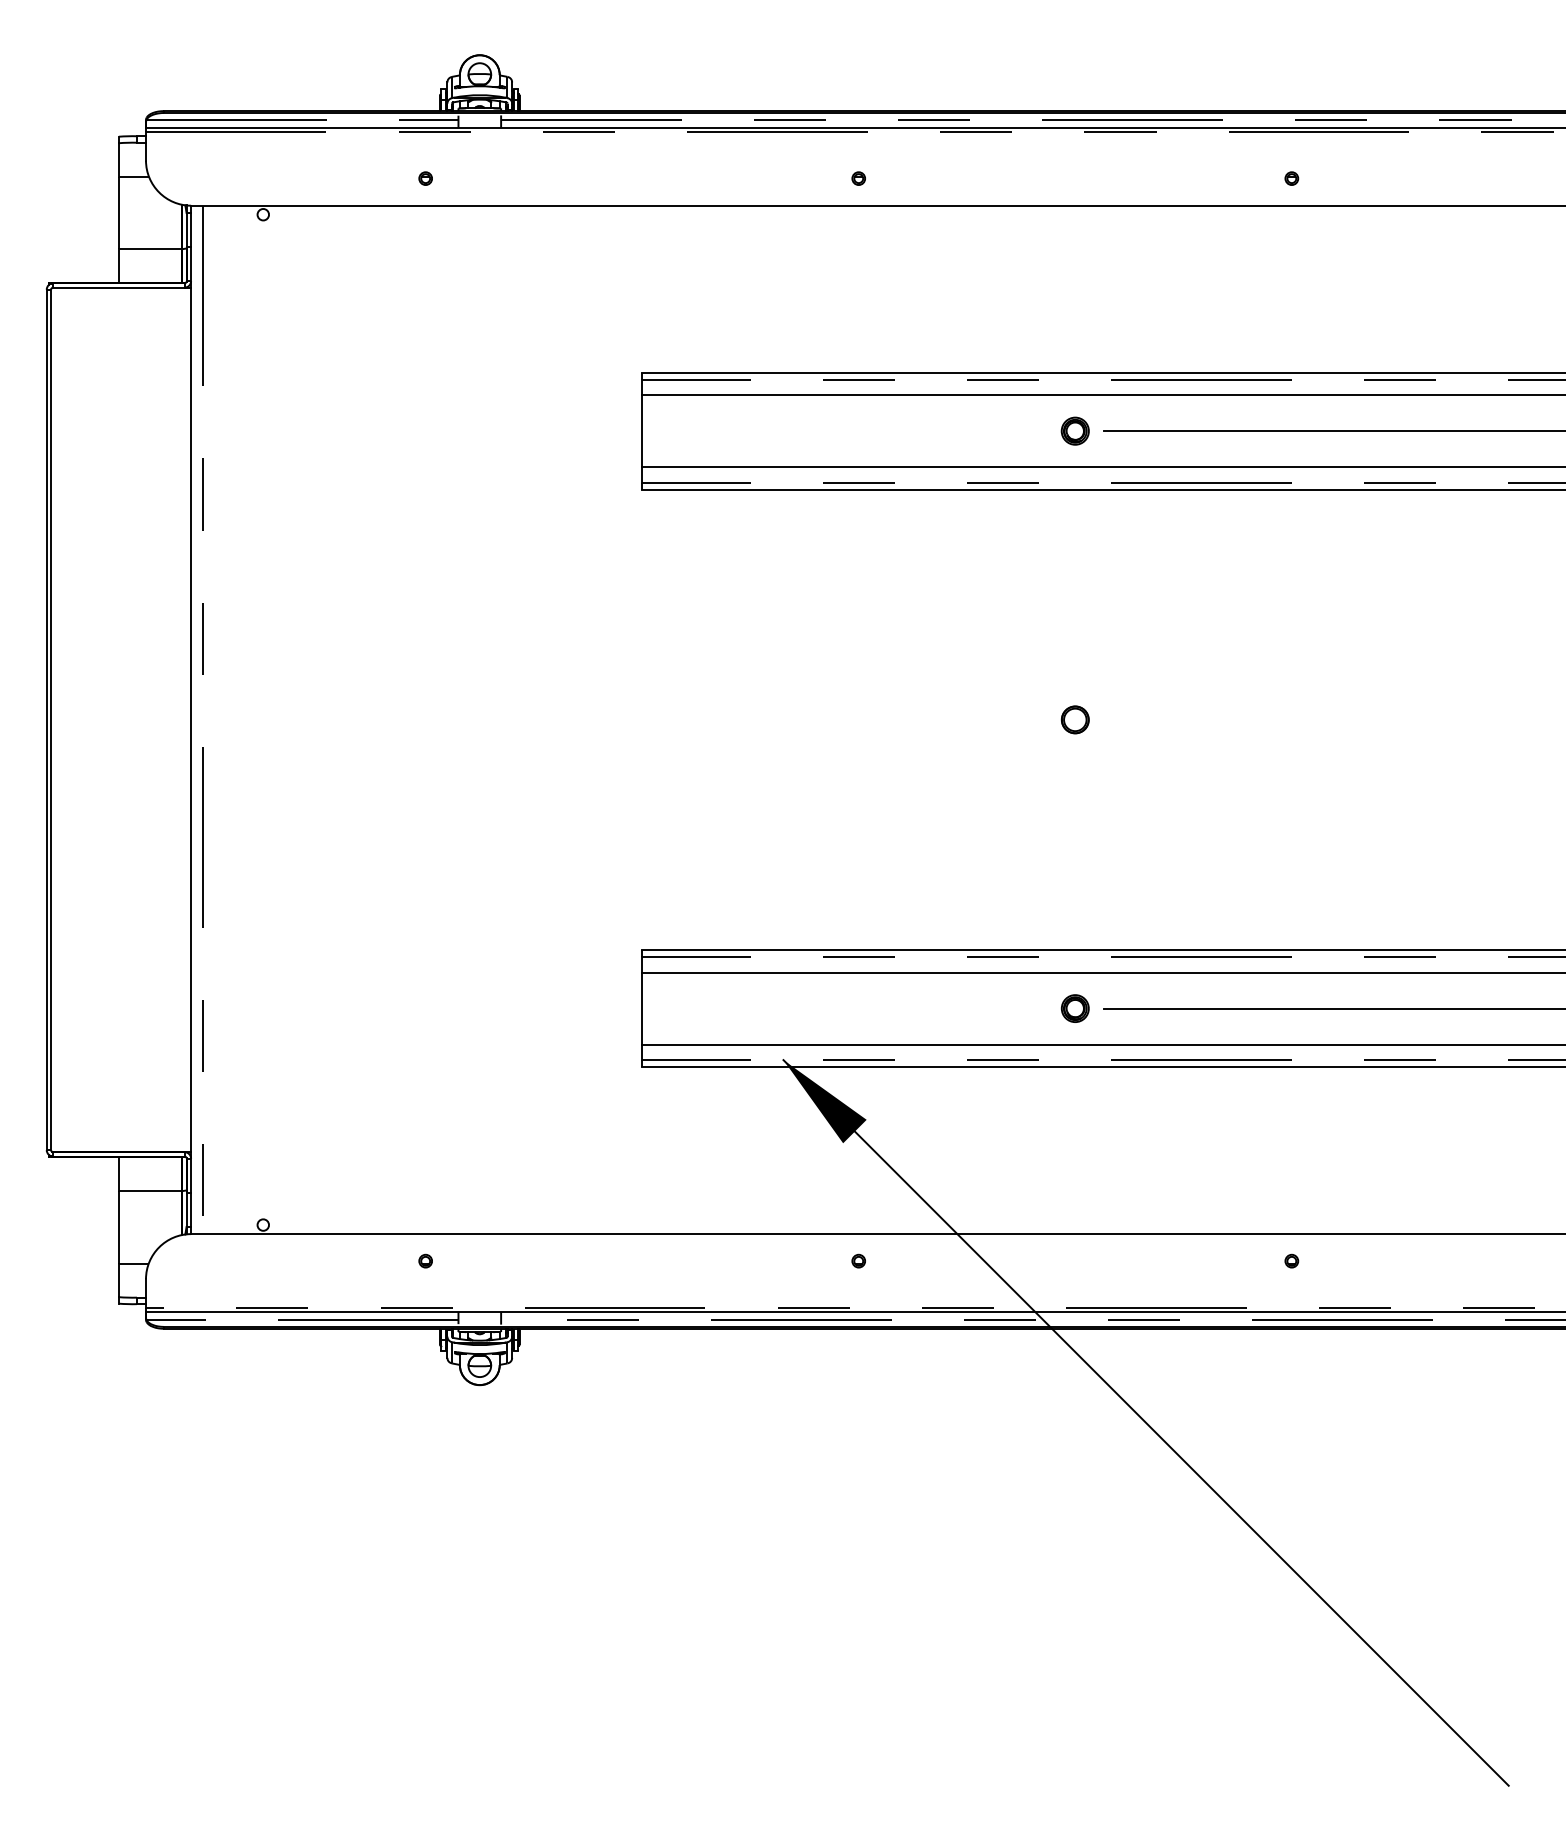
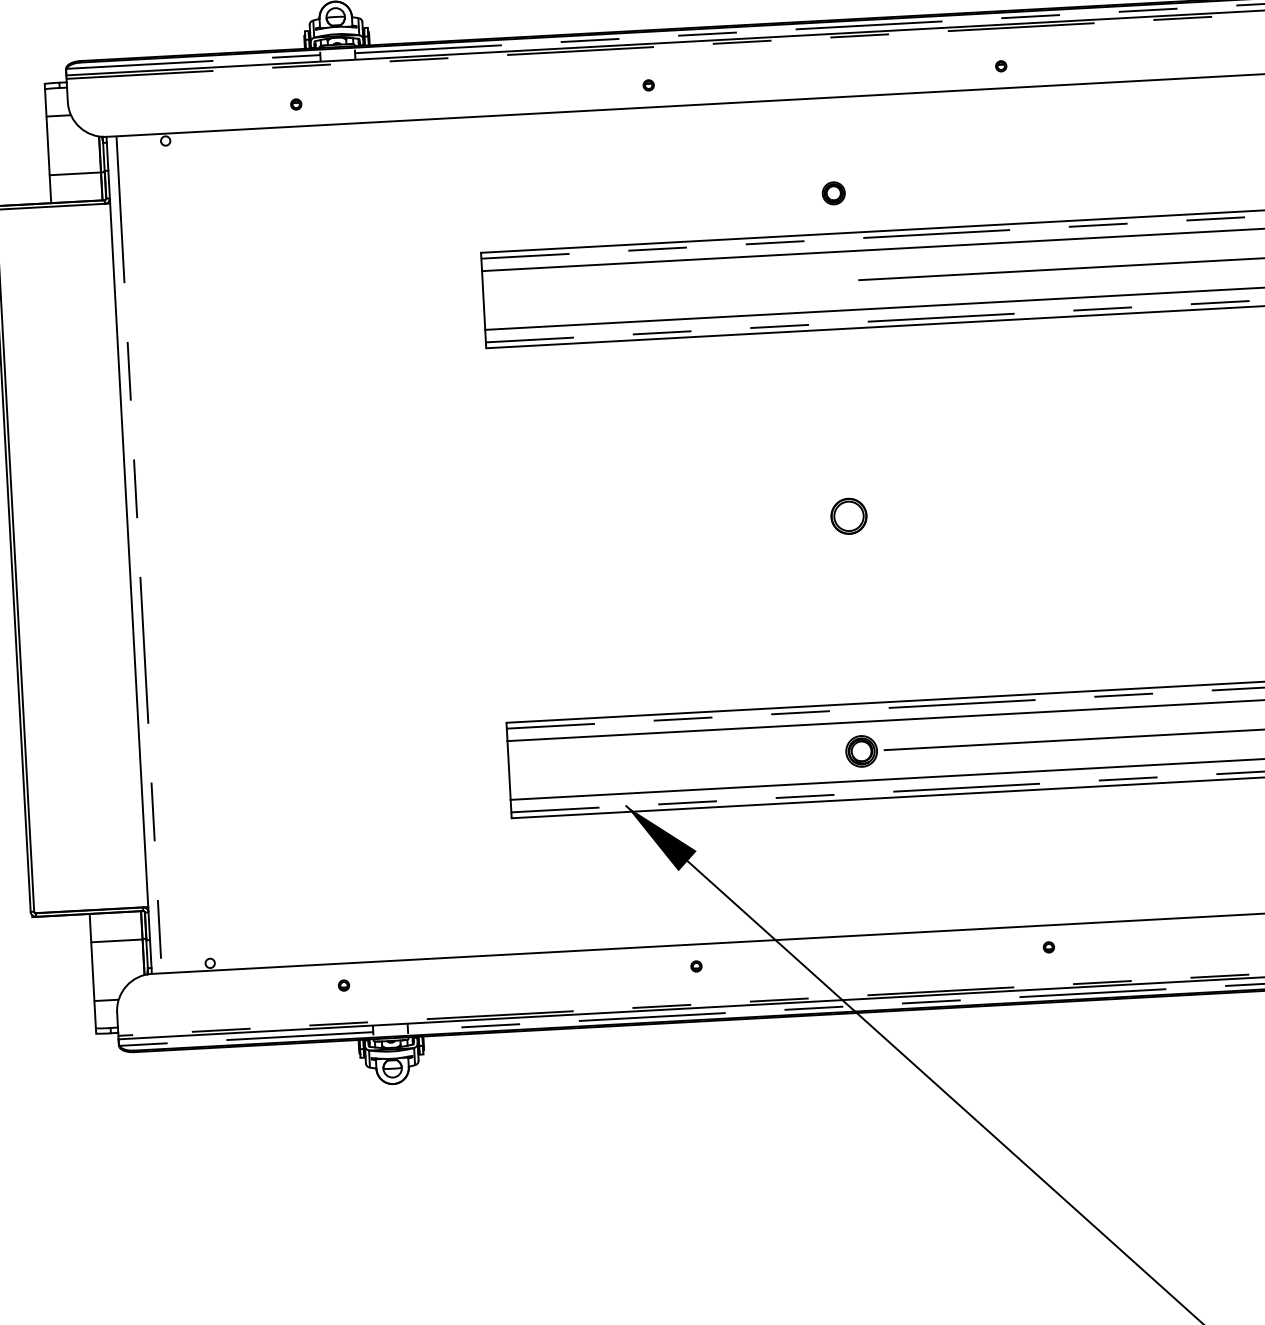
part: (1074, 430) -> (833, 192), moved
part: (1074, 719) -> (848, 516), size x1.6
part: (1074, 1008) -> (860, 751), size x1.4

